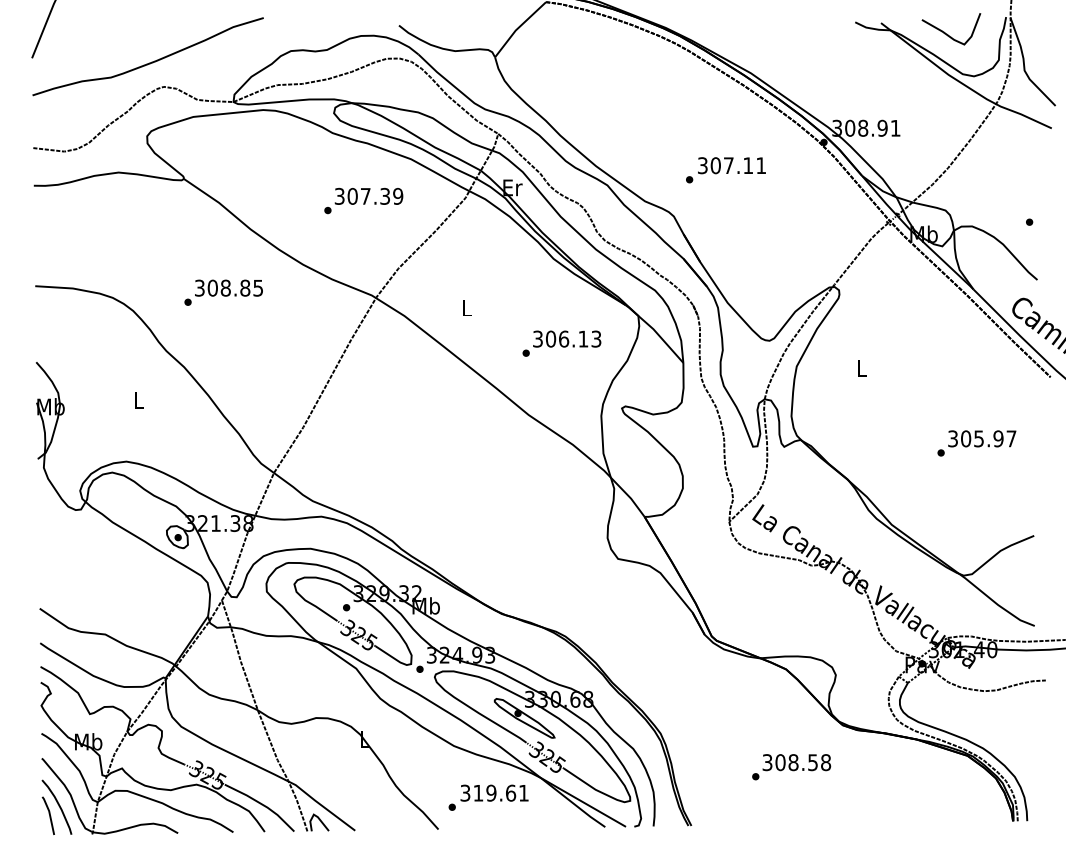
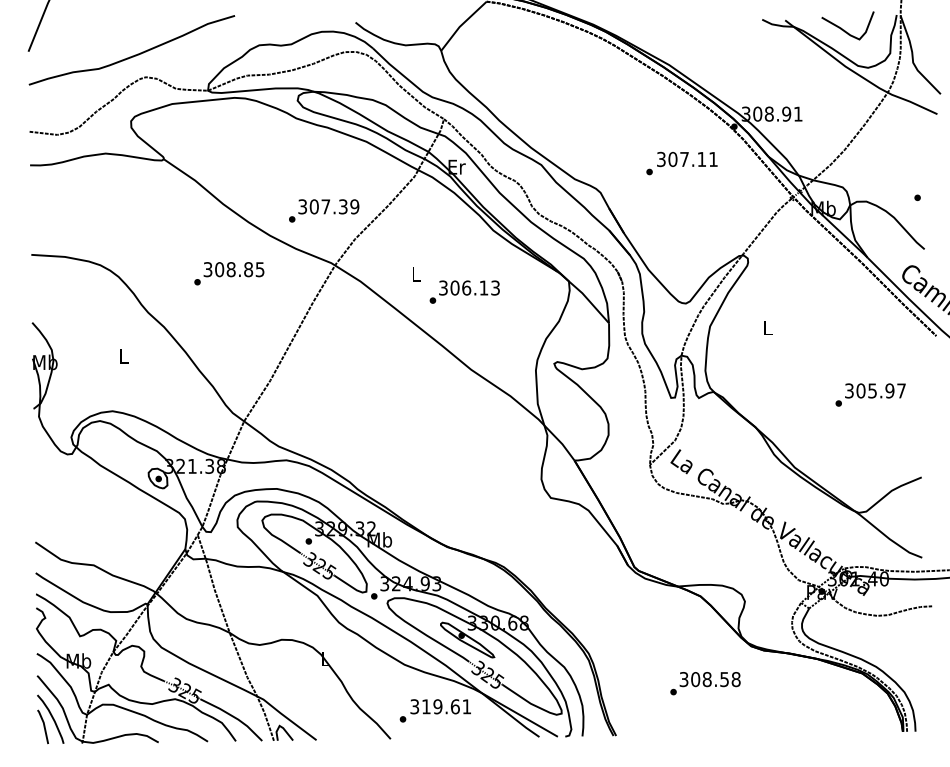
text: (725, 170) -> (681, 163), moved
text: (364, 200) -> (324, 210), moved
text: (223, 292) -> (229, 273), moved
text: (561, 342) -> (464, 291), moved

